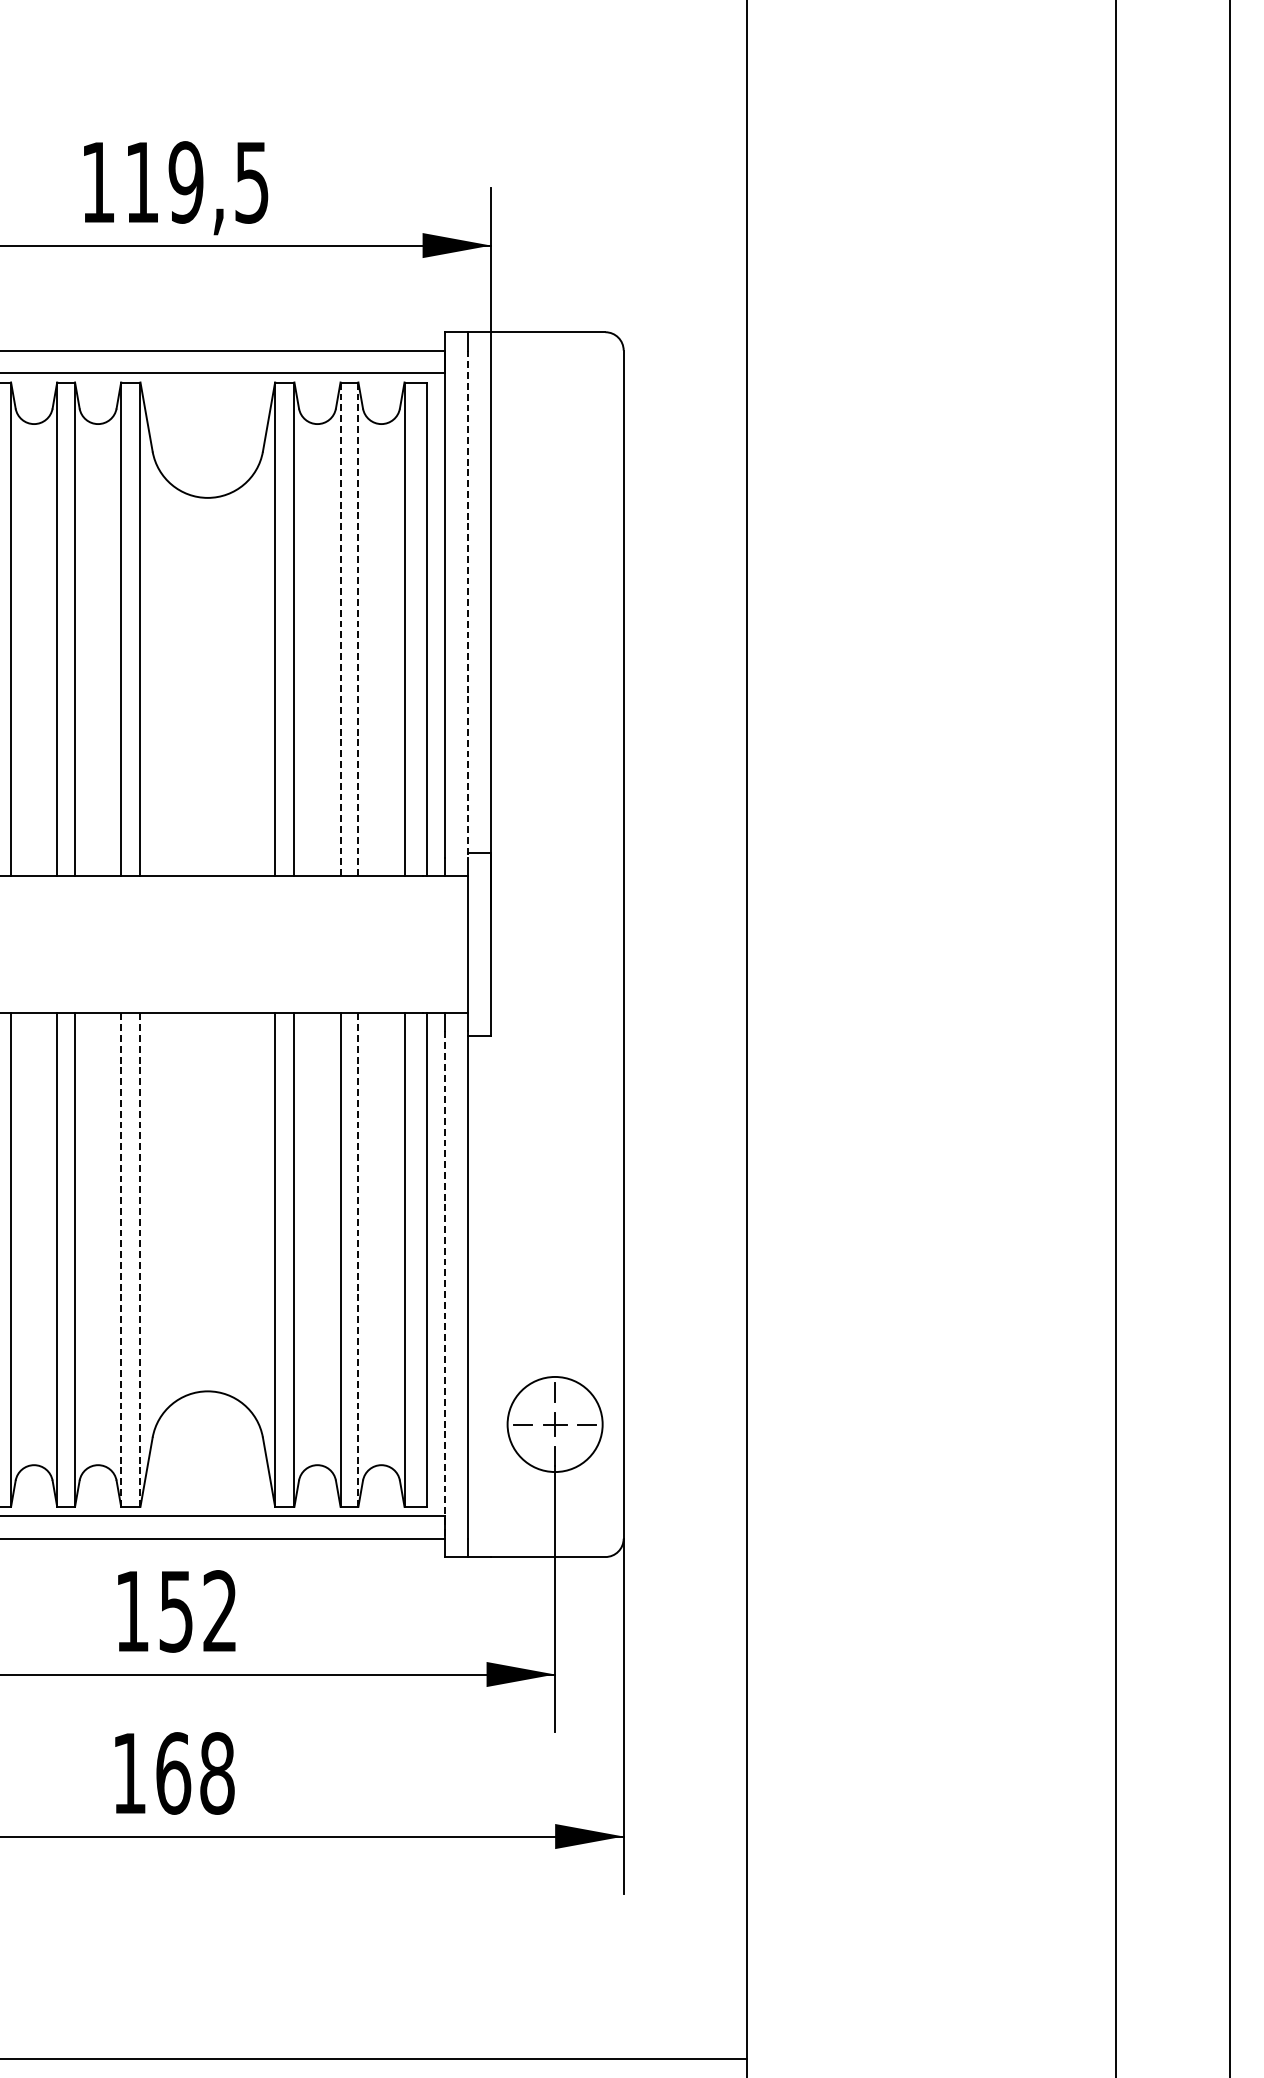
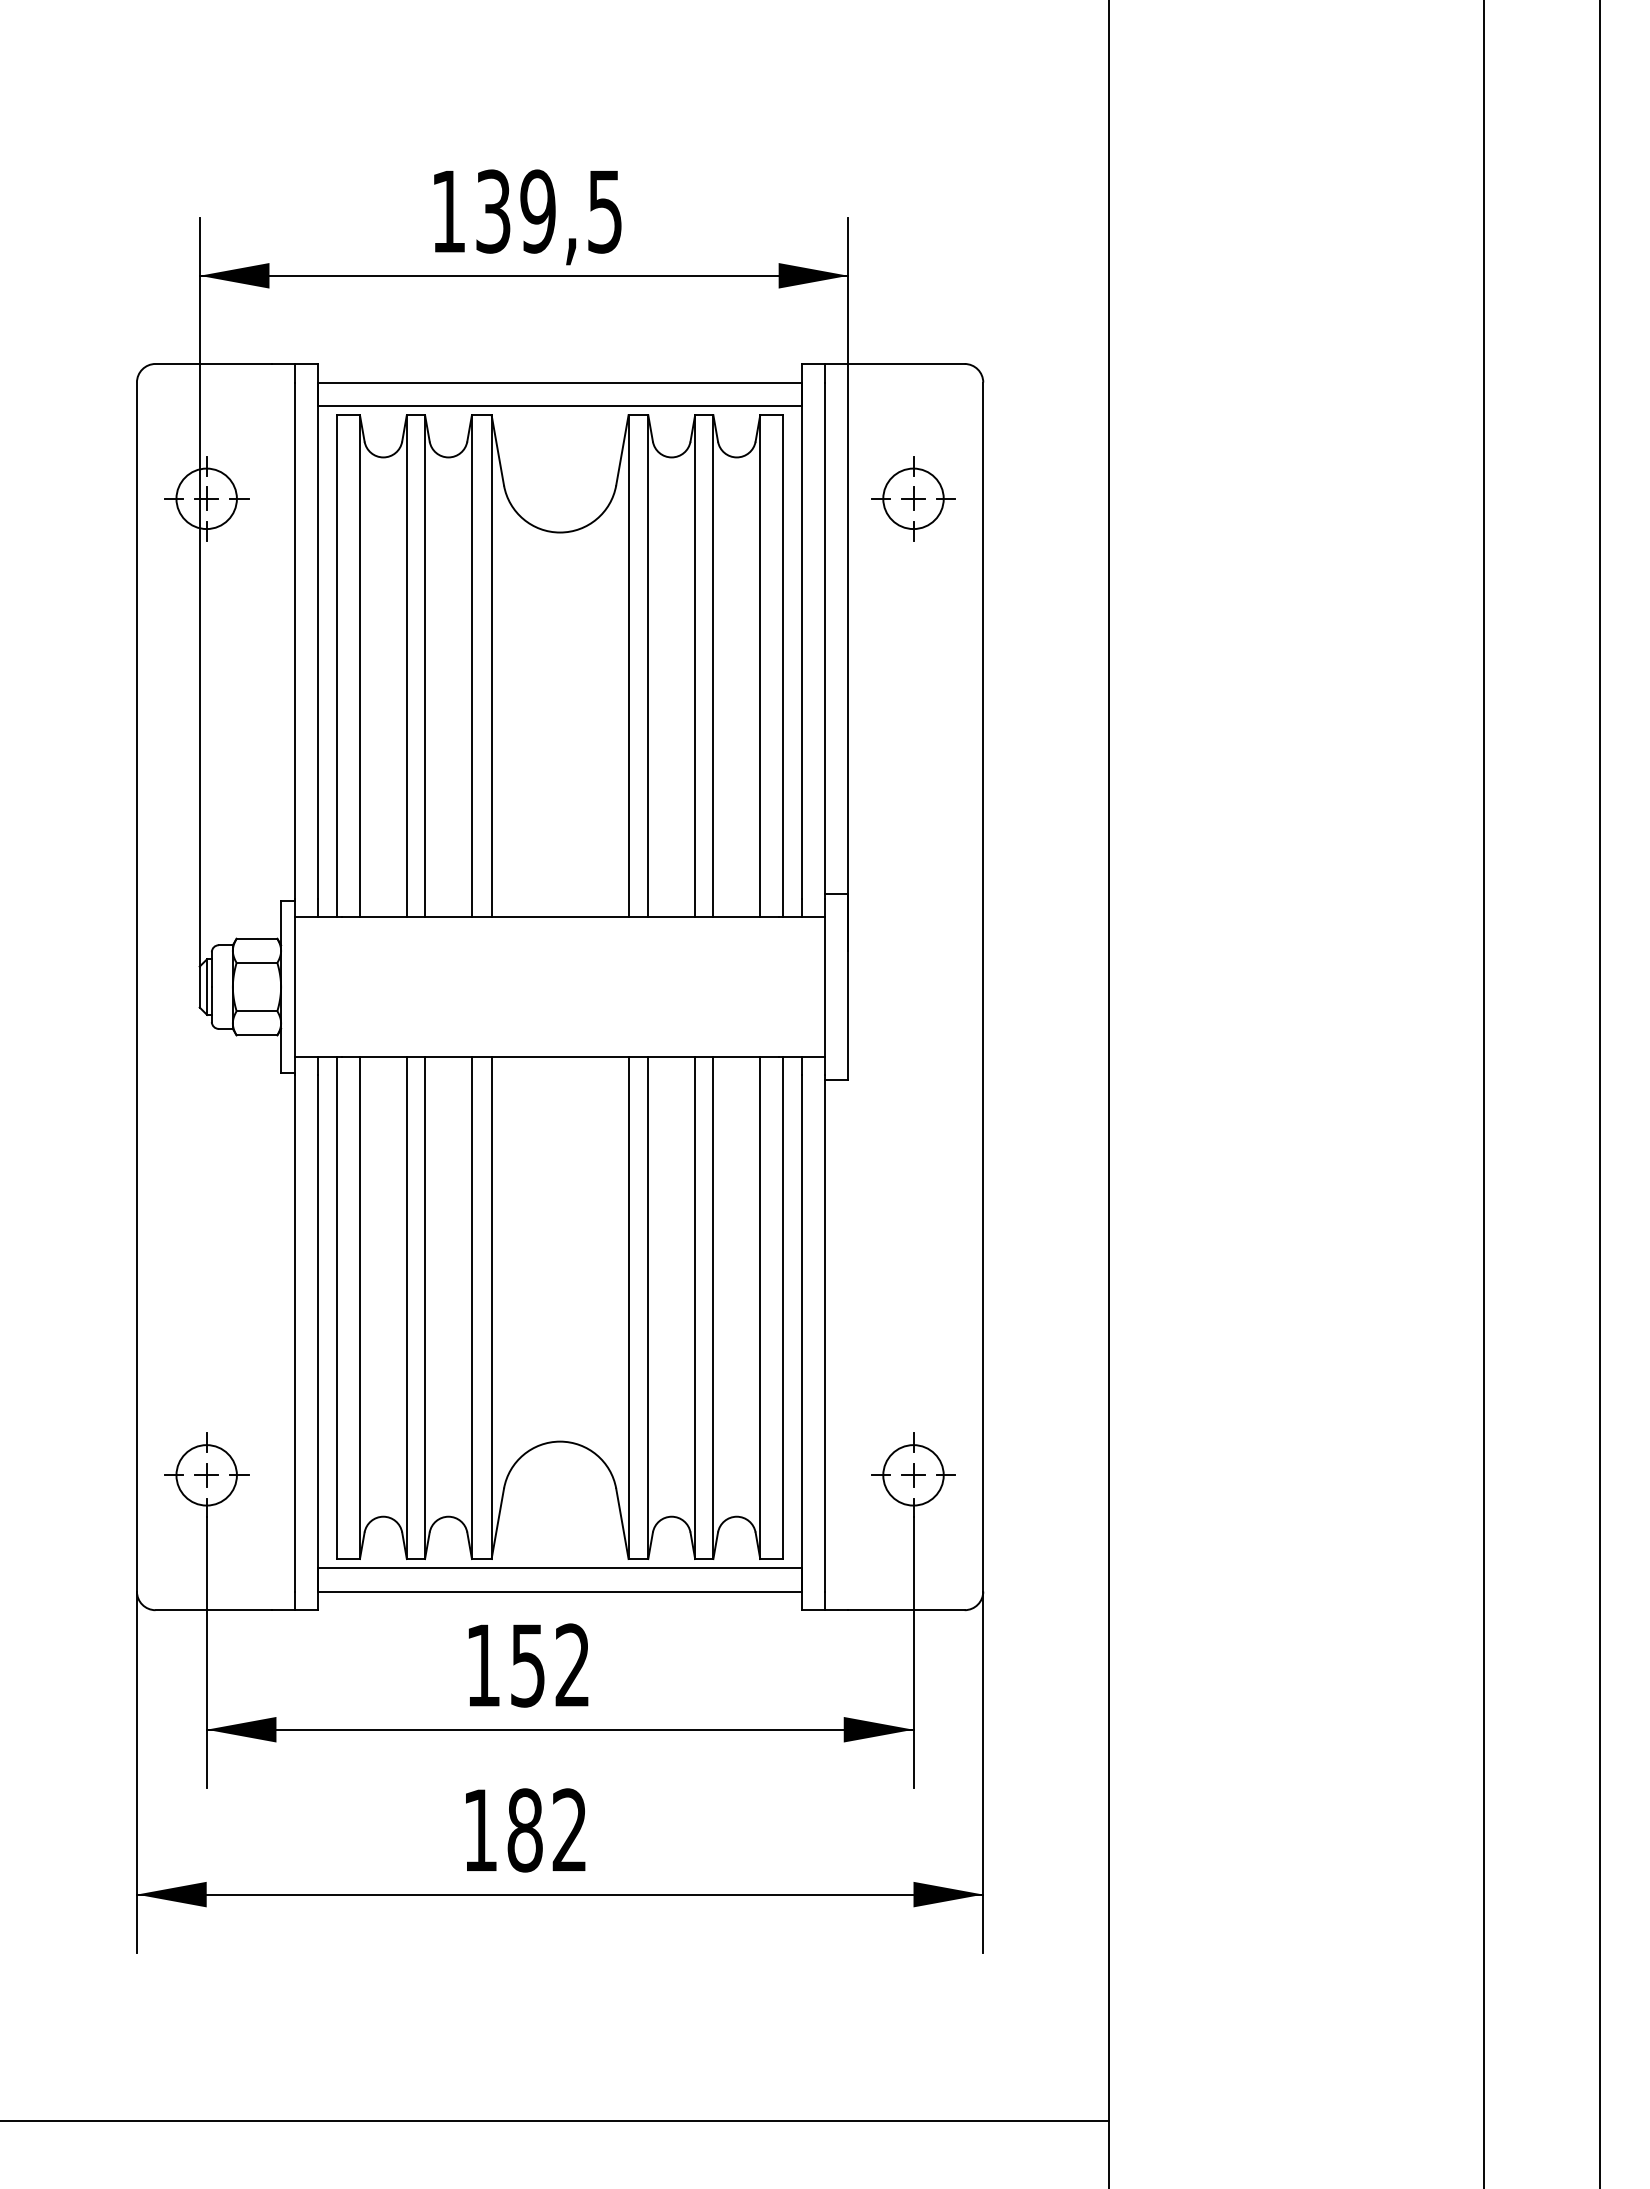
text: (142, 182) -> (493, 211), 119,5 -> 139,5
part: (555, 464) -> (913, 498), added
line: (468, 604) -> (825, 641), dashed -> solid
line: (340, 628) -> (695, 665), dashed -> solid
line: (358, 628) -> (713, 665), dashed -> solid
line: (120, 1259) -> (471, 1307), dashed -> solid
line: (140, 1259) -> (491, 1307), dashed -> solid
line: (358, 1259) -> (713, 1307), dashed -> solid
line: (445, 1286) -> (801, 1334), dashed -> solid
circle: (555, 1424) -> (913, 1475), size x0.62
text: (195, 1773) -> (547, 1830), 168 -> 182

